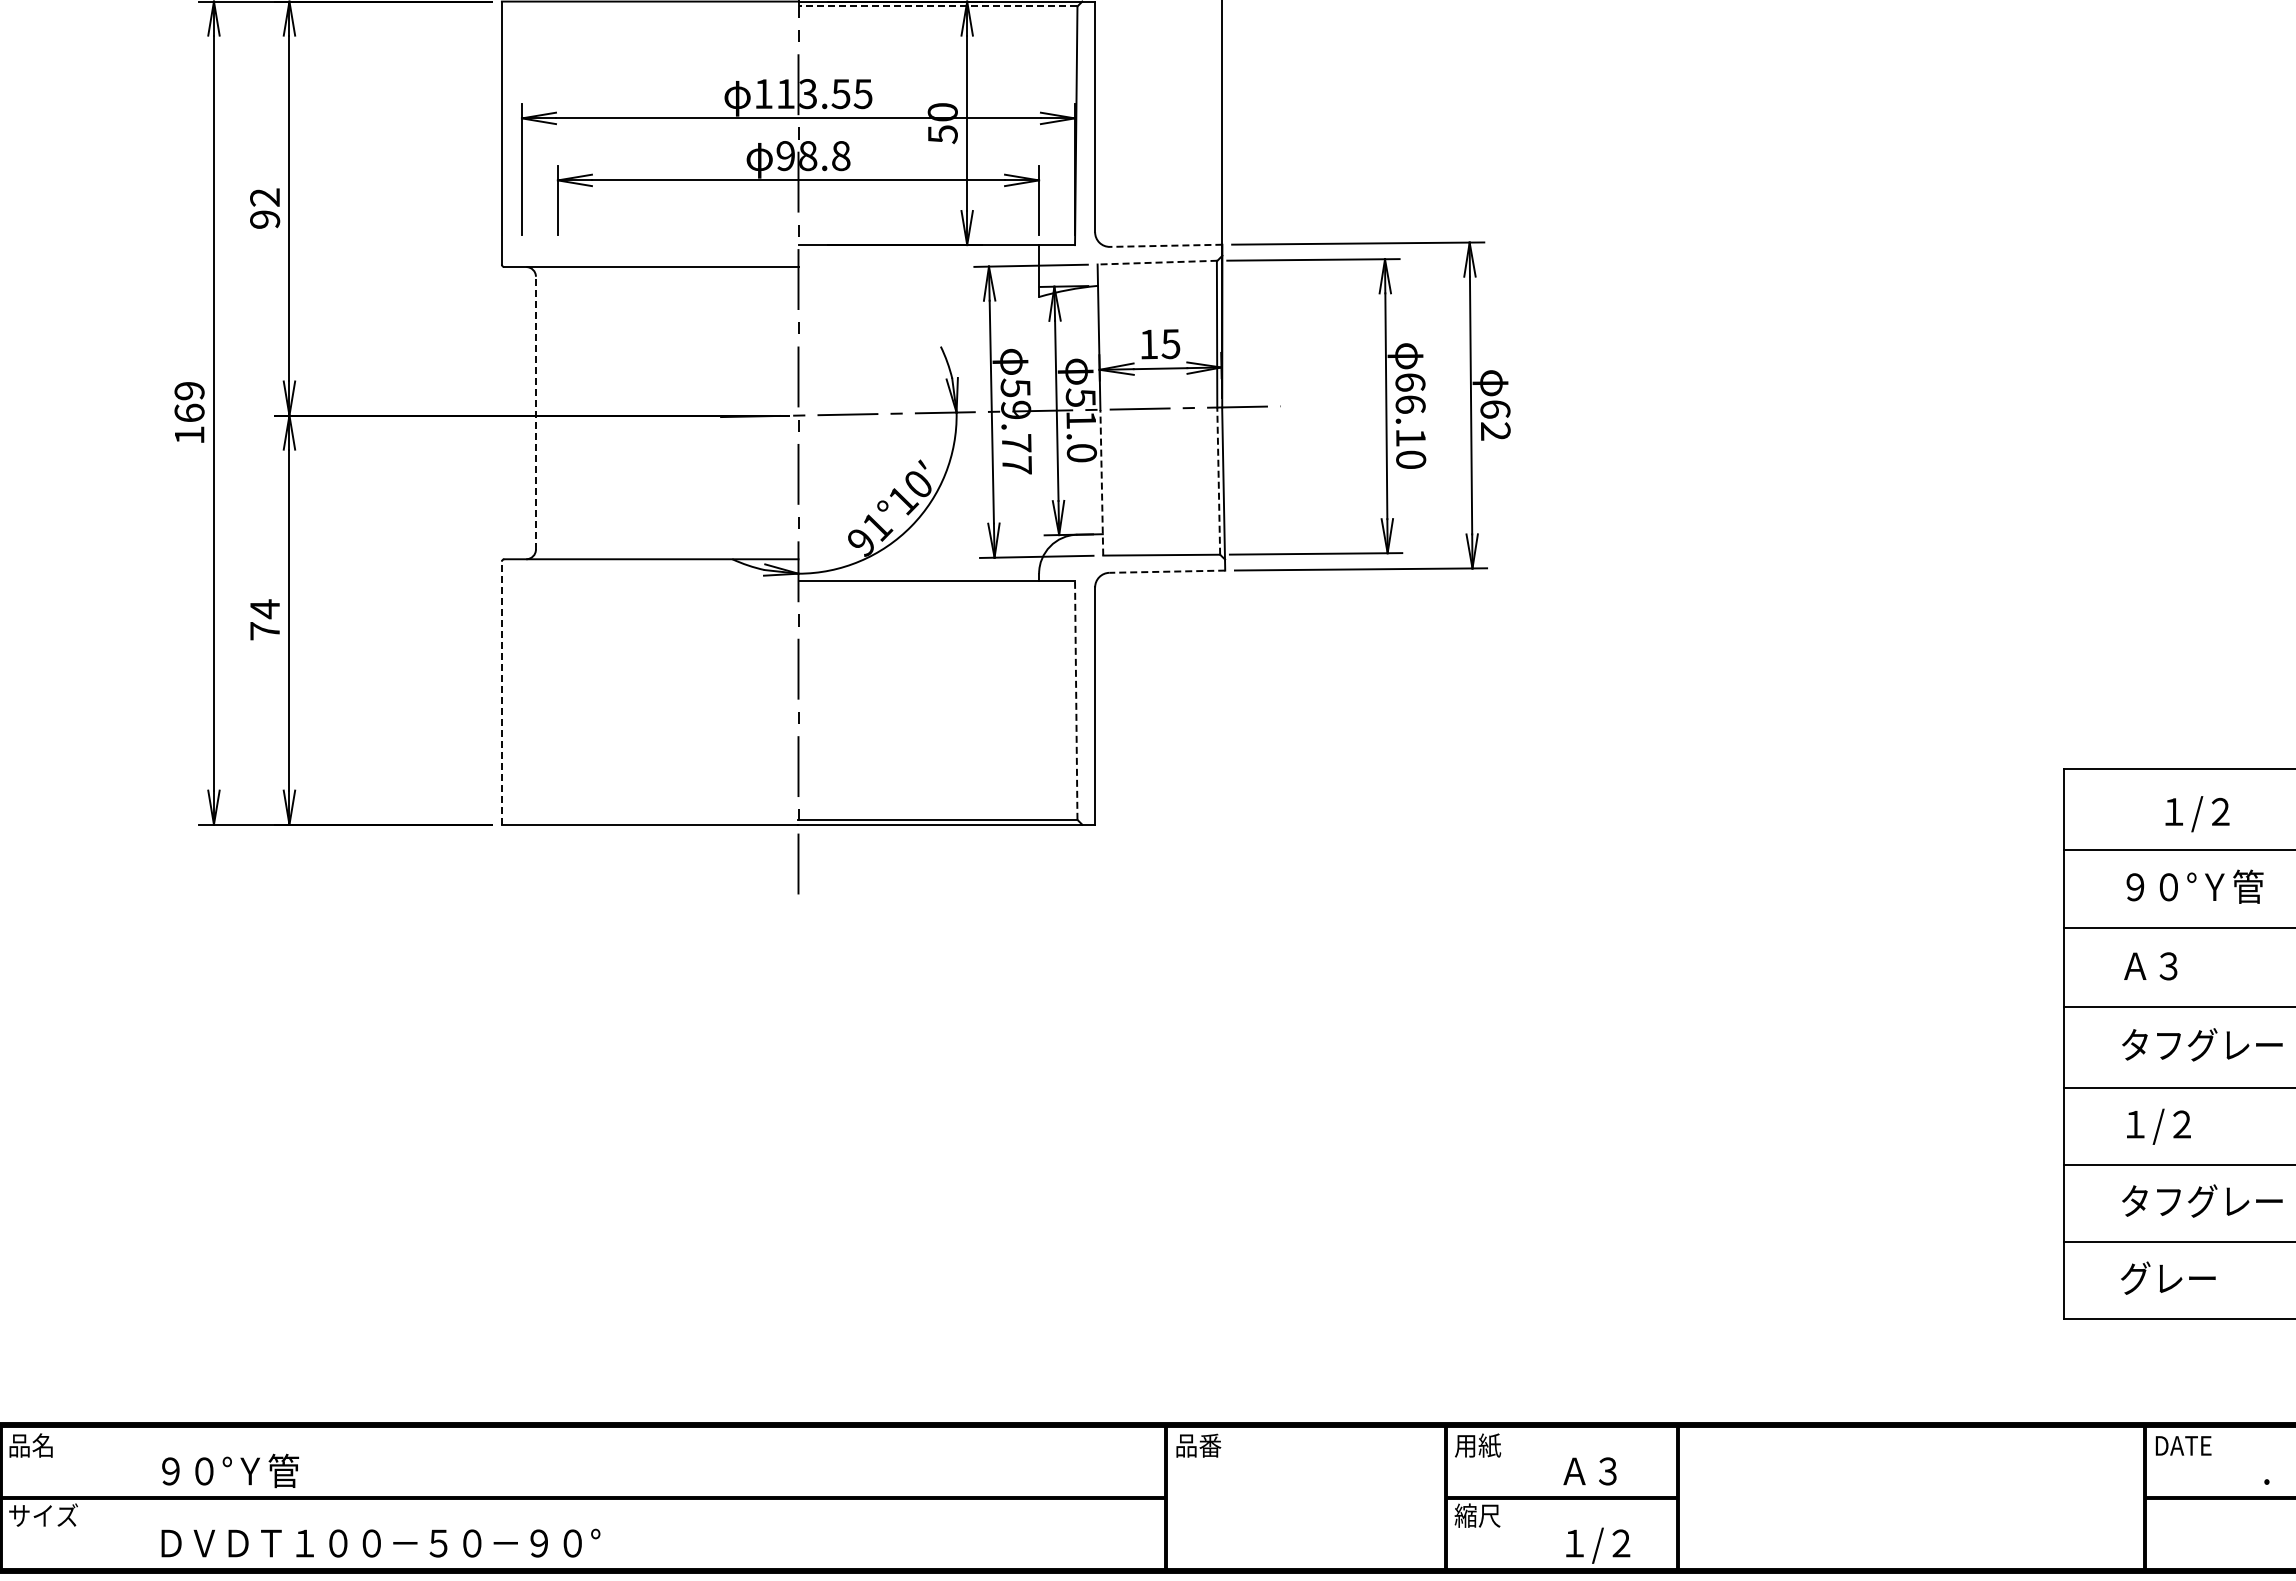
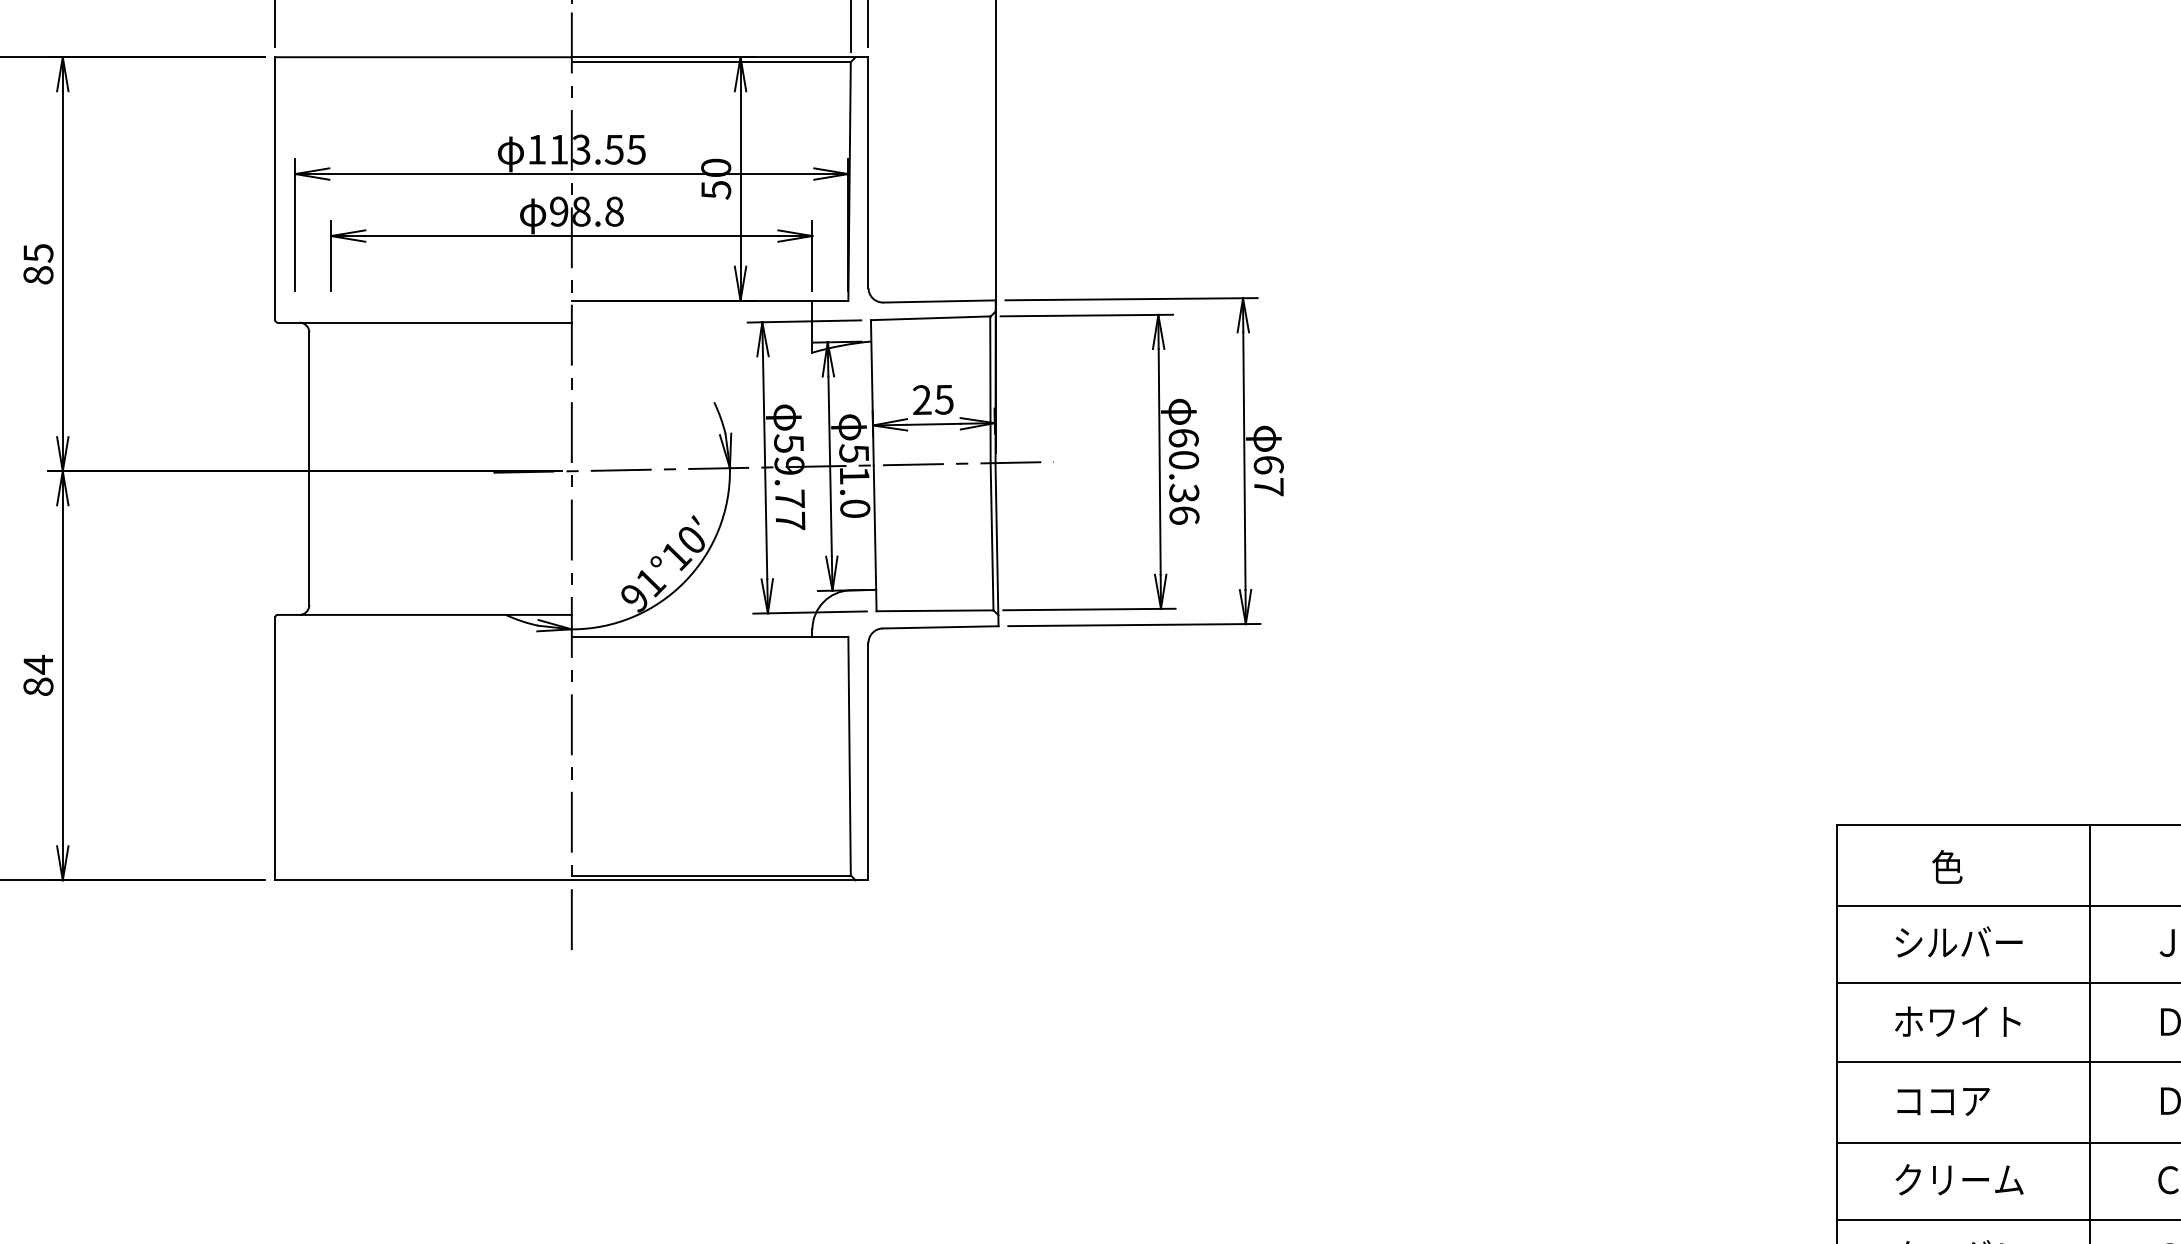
line: (937, 6) -> (710, 62), dashed -> solid
text: (265, 208) -> (38, 264), 92 -> 85
line: (1165, 245) -> (938, 301), dashed -> solid
line: (1157, 262) -> (930, 318), dashed -> solid
text: (1148, 344) -> (921, 400), 15 -> 25
line: (535, 412) -> (308, 468), dashed -> solid
text: (1495, 431) -> (1268, 487), 62 -> 67
text: (1410, 432) -> (1183, 488), 66.10 -> 60.36
line: (1218, 480) -> (991, 536), dashed -> solid
line: (1101, 482) -> (874, 538), dashed -> solid
line: (1167, 571) -> (940, 627), dashed -> solid
text: (265, 631) -> (38, 687), 74 -> 84
line: (501, 693) -> (274, 749), dashed -> solid
line: (1076, 700) -> (849, 756), dashed -> solid
text: (2193, 813) -> (1966, 869), １/２ -> 色
text: (2192, 886) -> (1965, 942), ９０°Ｙ管 -> シルバー
text: (2184, 965) -> (1957, 1021), Ａ３ -> ホワイト
text: (2202, 1044) -> (1975, 1100), タフグレー -> ココア
text: (2186, 1126) -> (1959, 1182), １/２ -> クリーム

